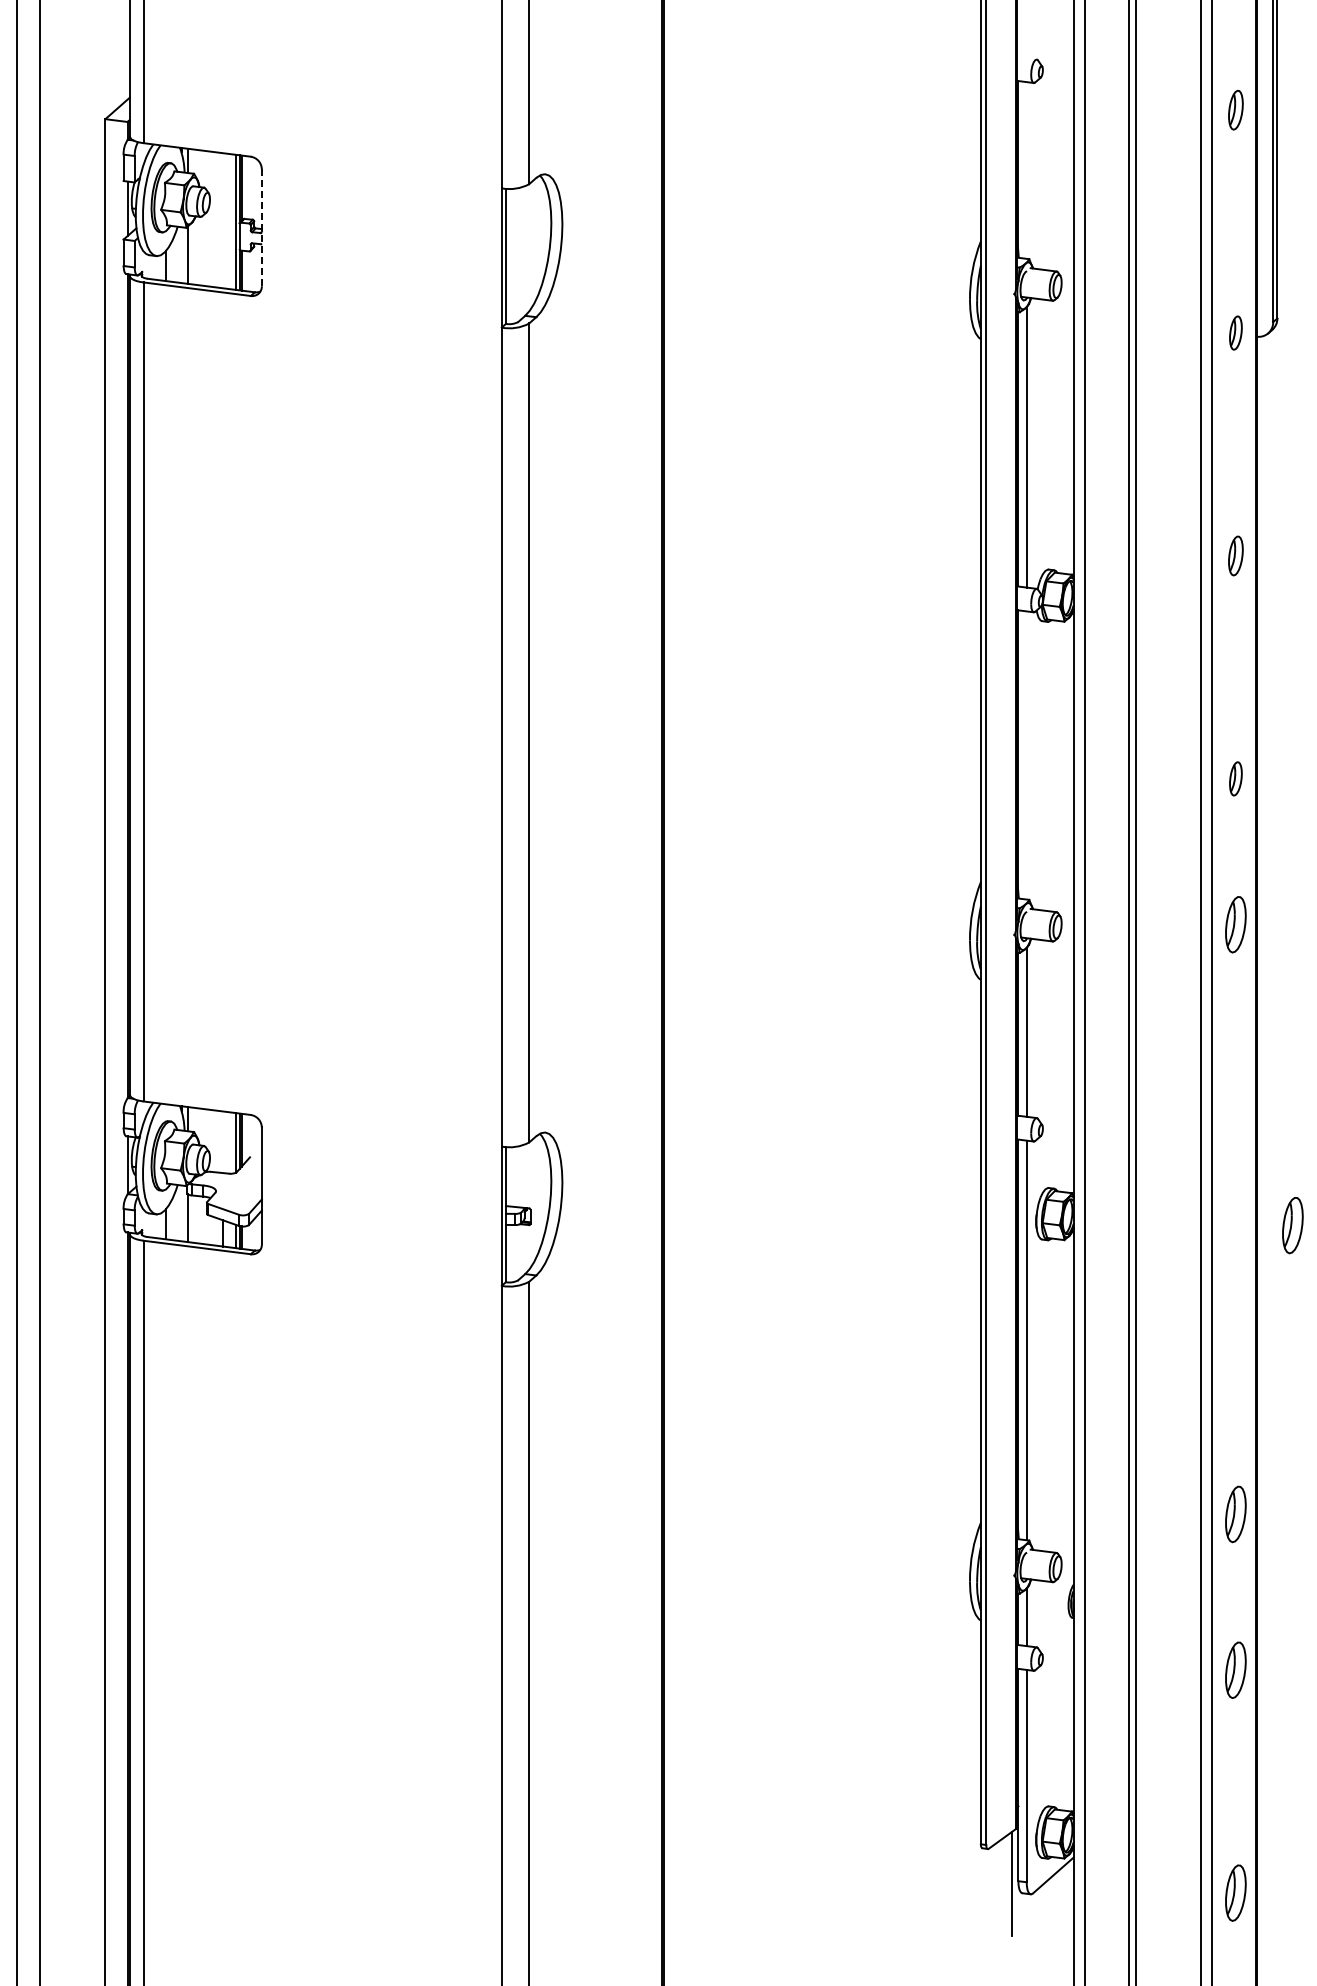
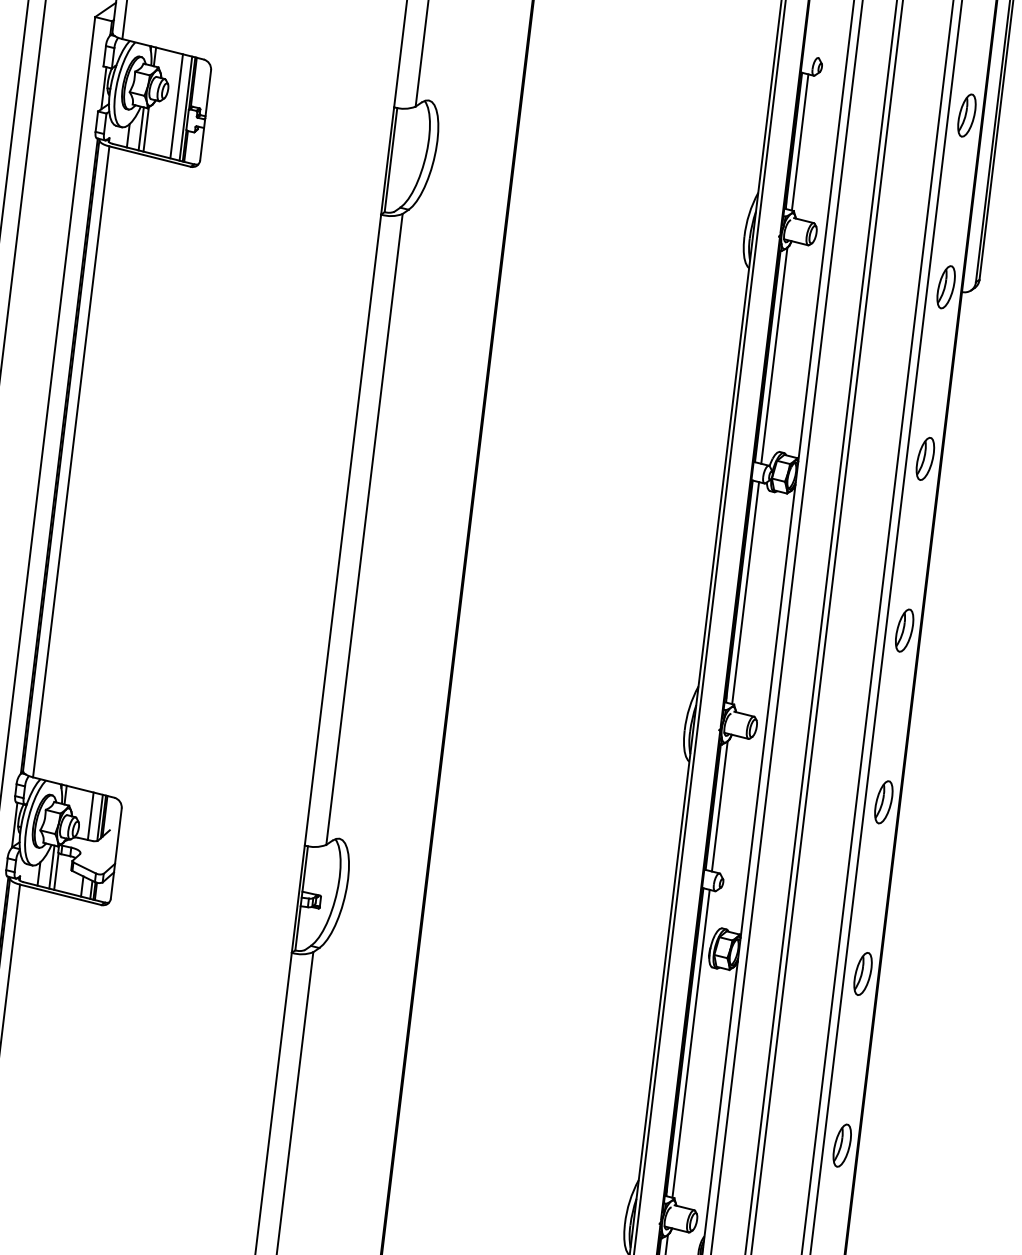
part: (1235, 109) -> (966, 114), size x1.43
line: (1026, 170) -> (800, 142), added
line: (223, 220) -> (176, 106), added
line: (261, 227) -> (205, 115), dashed -> solid
line: (181, 255) -> (141, 129), added
part: (1235, 332) -> (945, 286), size x1.67
part: (1235, 555) -> (925, 458), size x1.43
line: (1026, 755) -> (745, 593), added
part: (1235, 778) -> (904, 630), size x1.67
part: (1235, 924) -> (883, 802), moved
line: (223, 1142) -> (90, 816), added
line: (181, 1213) -> (51, 867), added
part: (1292, 1225) -> (862, 973), moved
part: (1235, 1514) -> (841, 1145), moved

